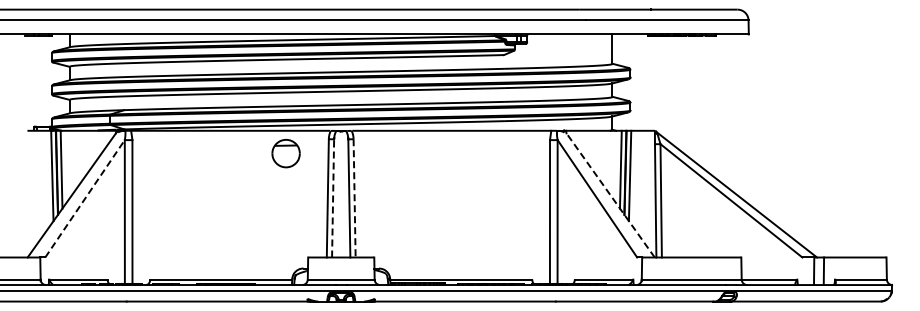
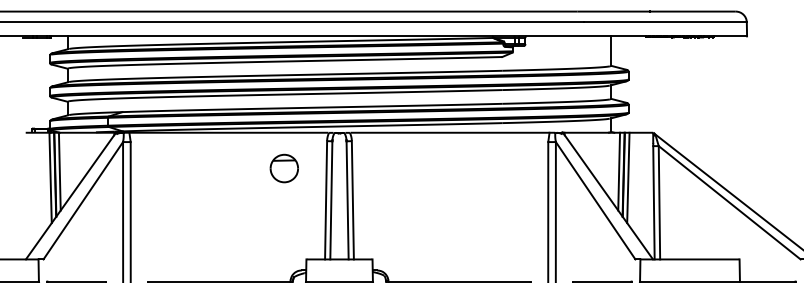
part: (285, 153) -> (283, 168), moved
line: (609, 194) -> (607, 196), dashed -> solid
line: (333, 197) -> (331, 199), dashed -> solid
line: (85, 198) -> (83, 200), dashed -> solid
line: (354, 198) -> (352, 200), dashed -> solid

